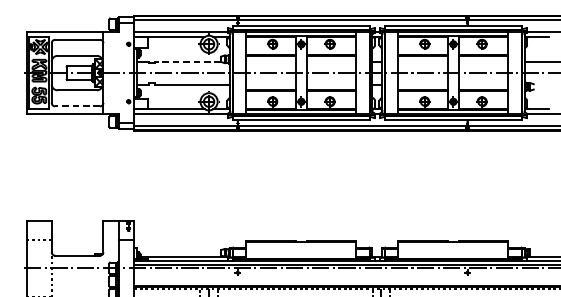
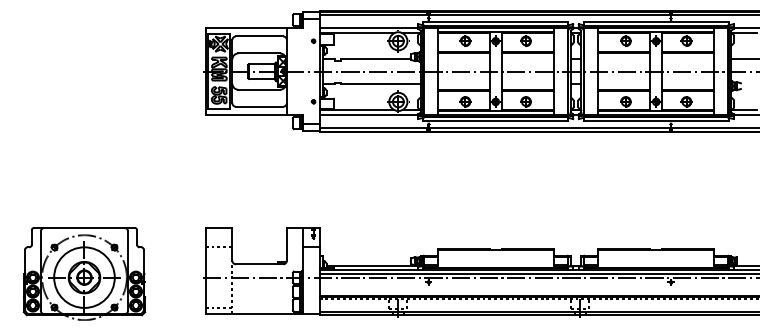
line: (188, 61) -> (376, 59), dashed -> solid
line: (77, 106) -> (259, 106), dashed -> solid

